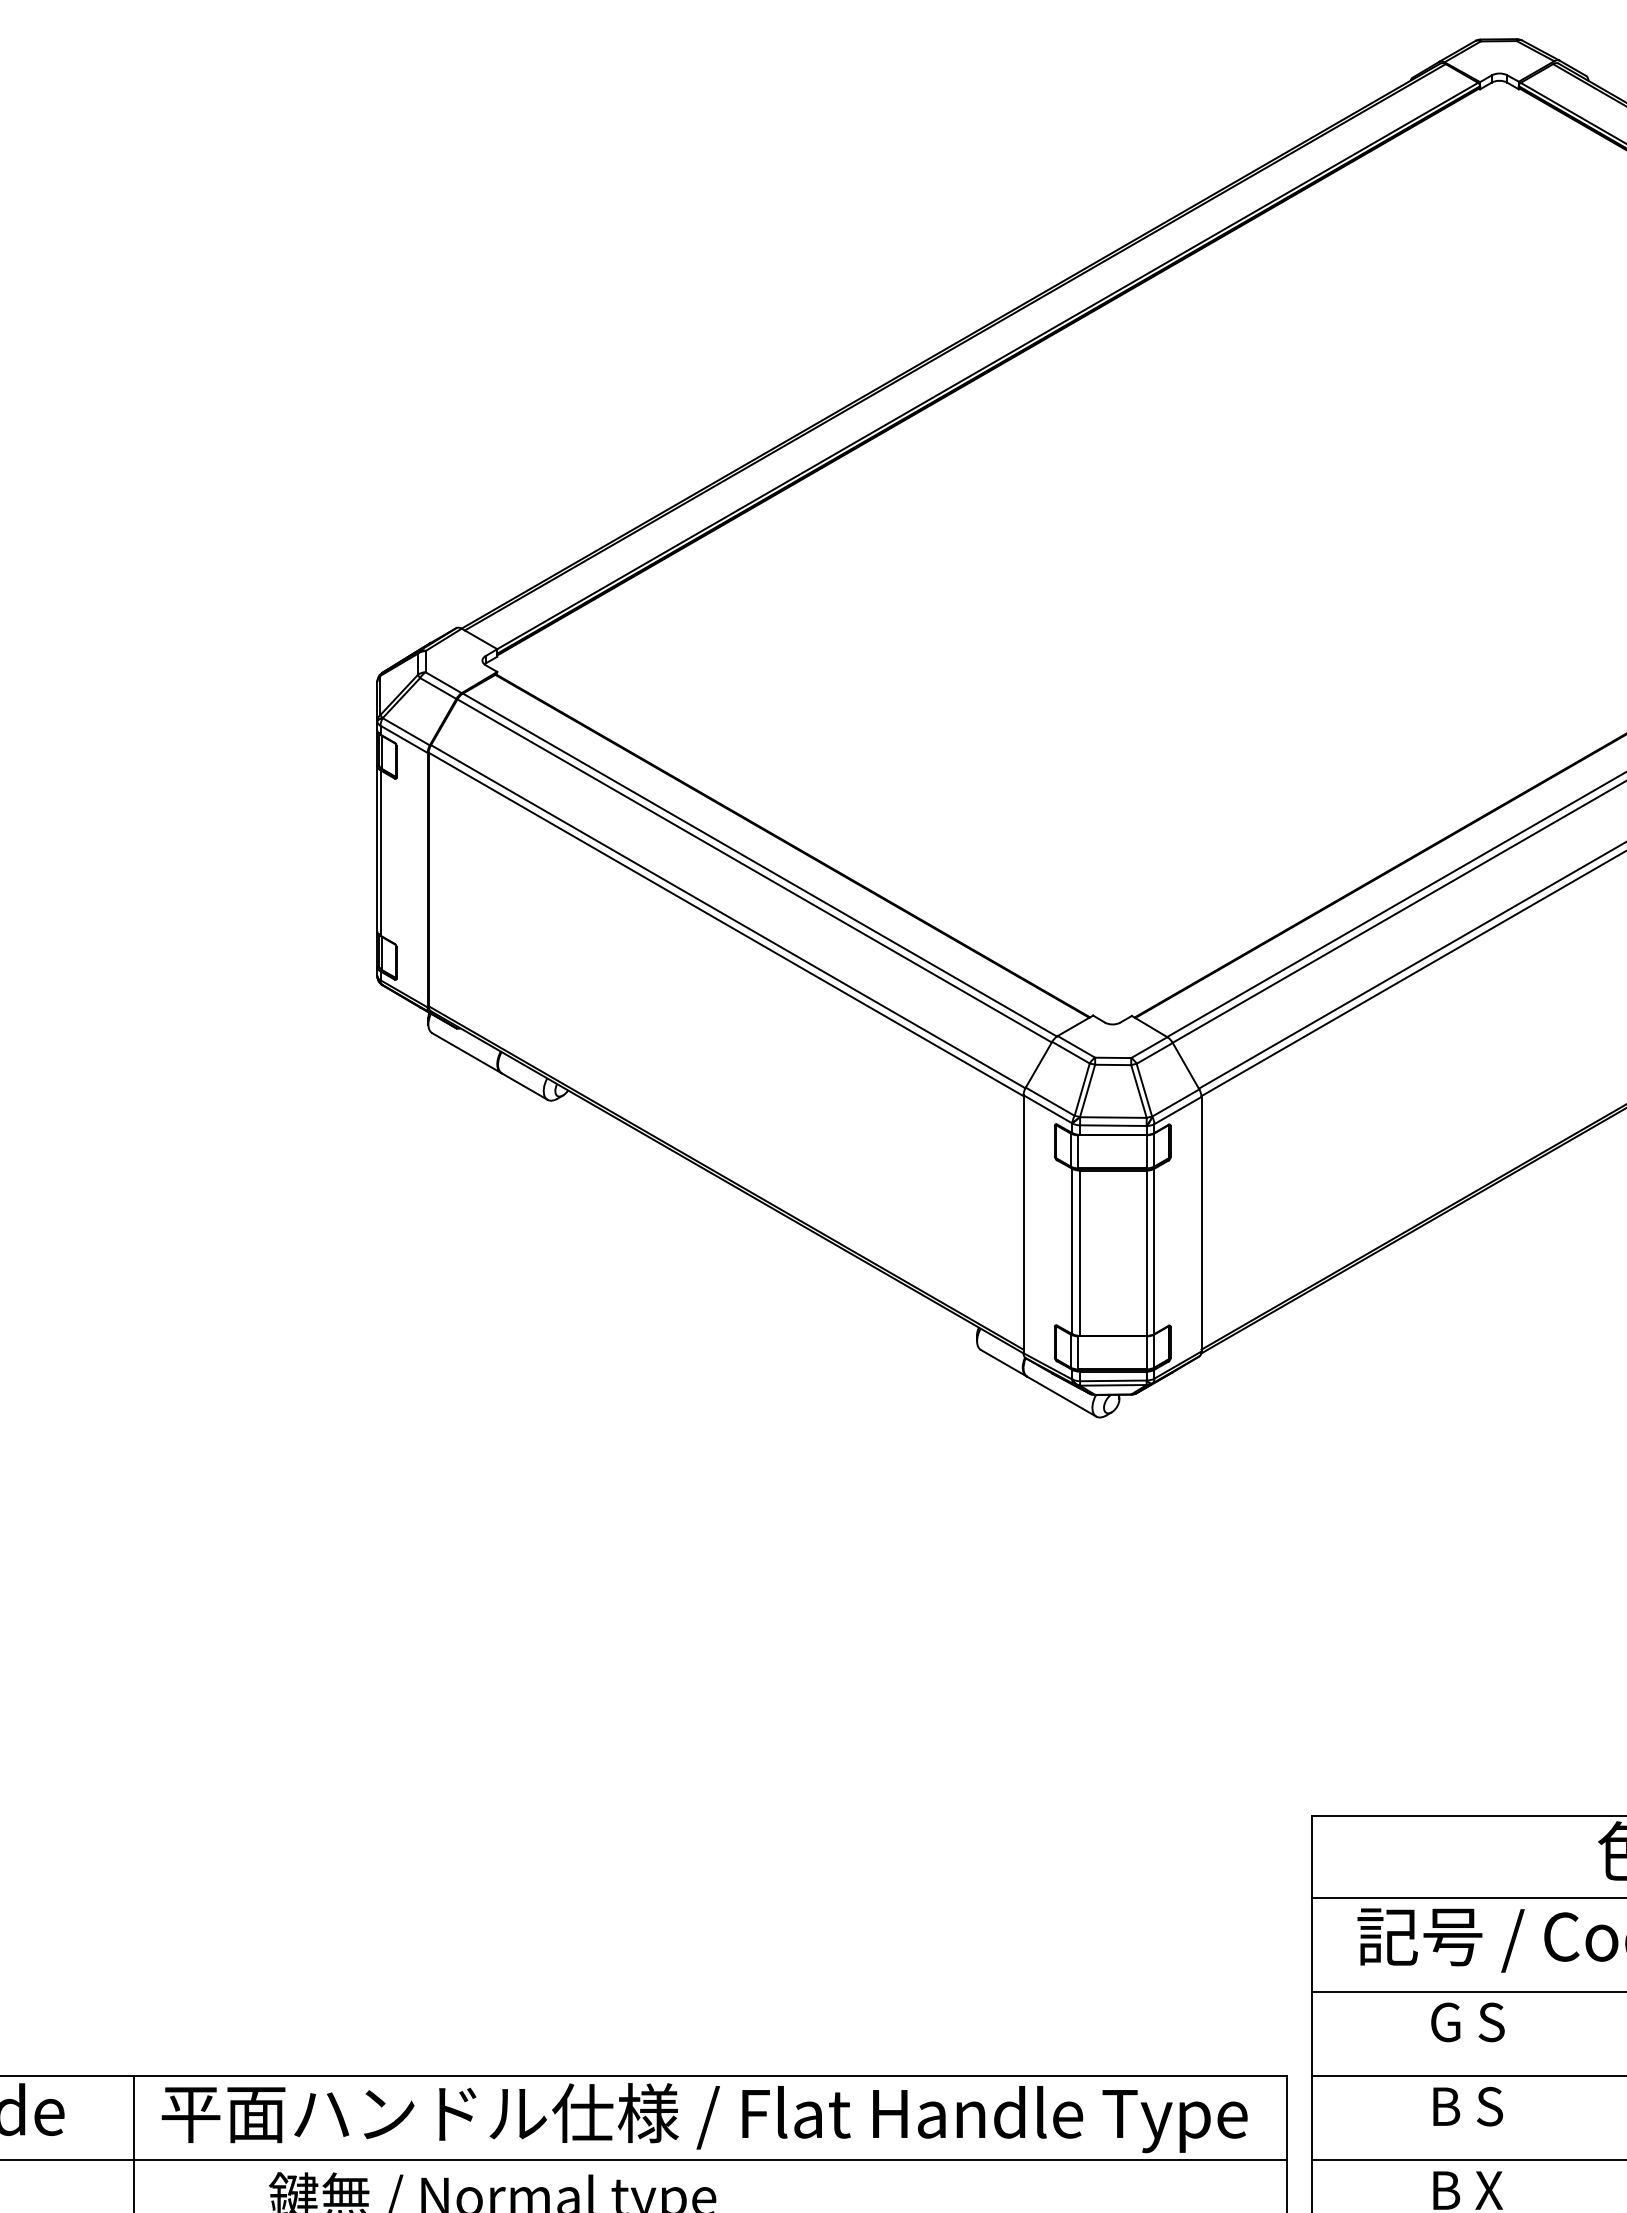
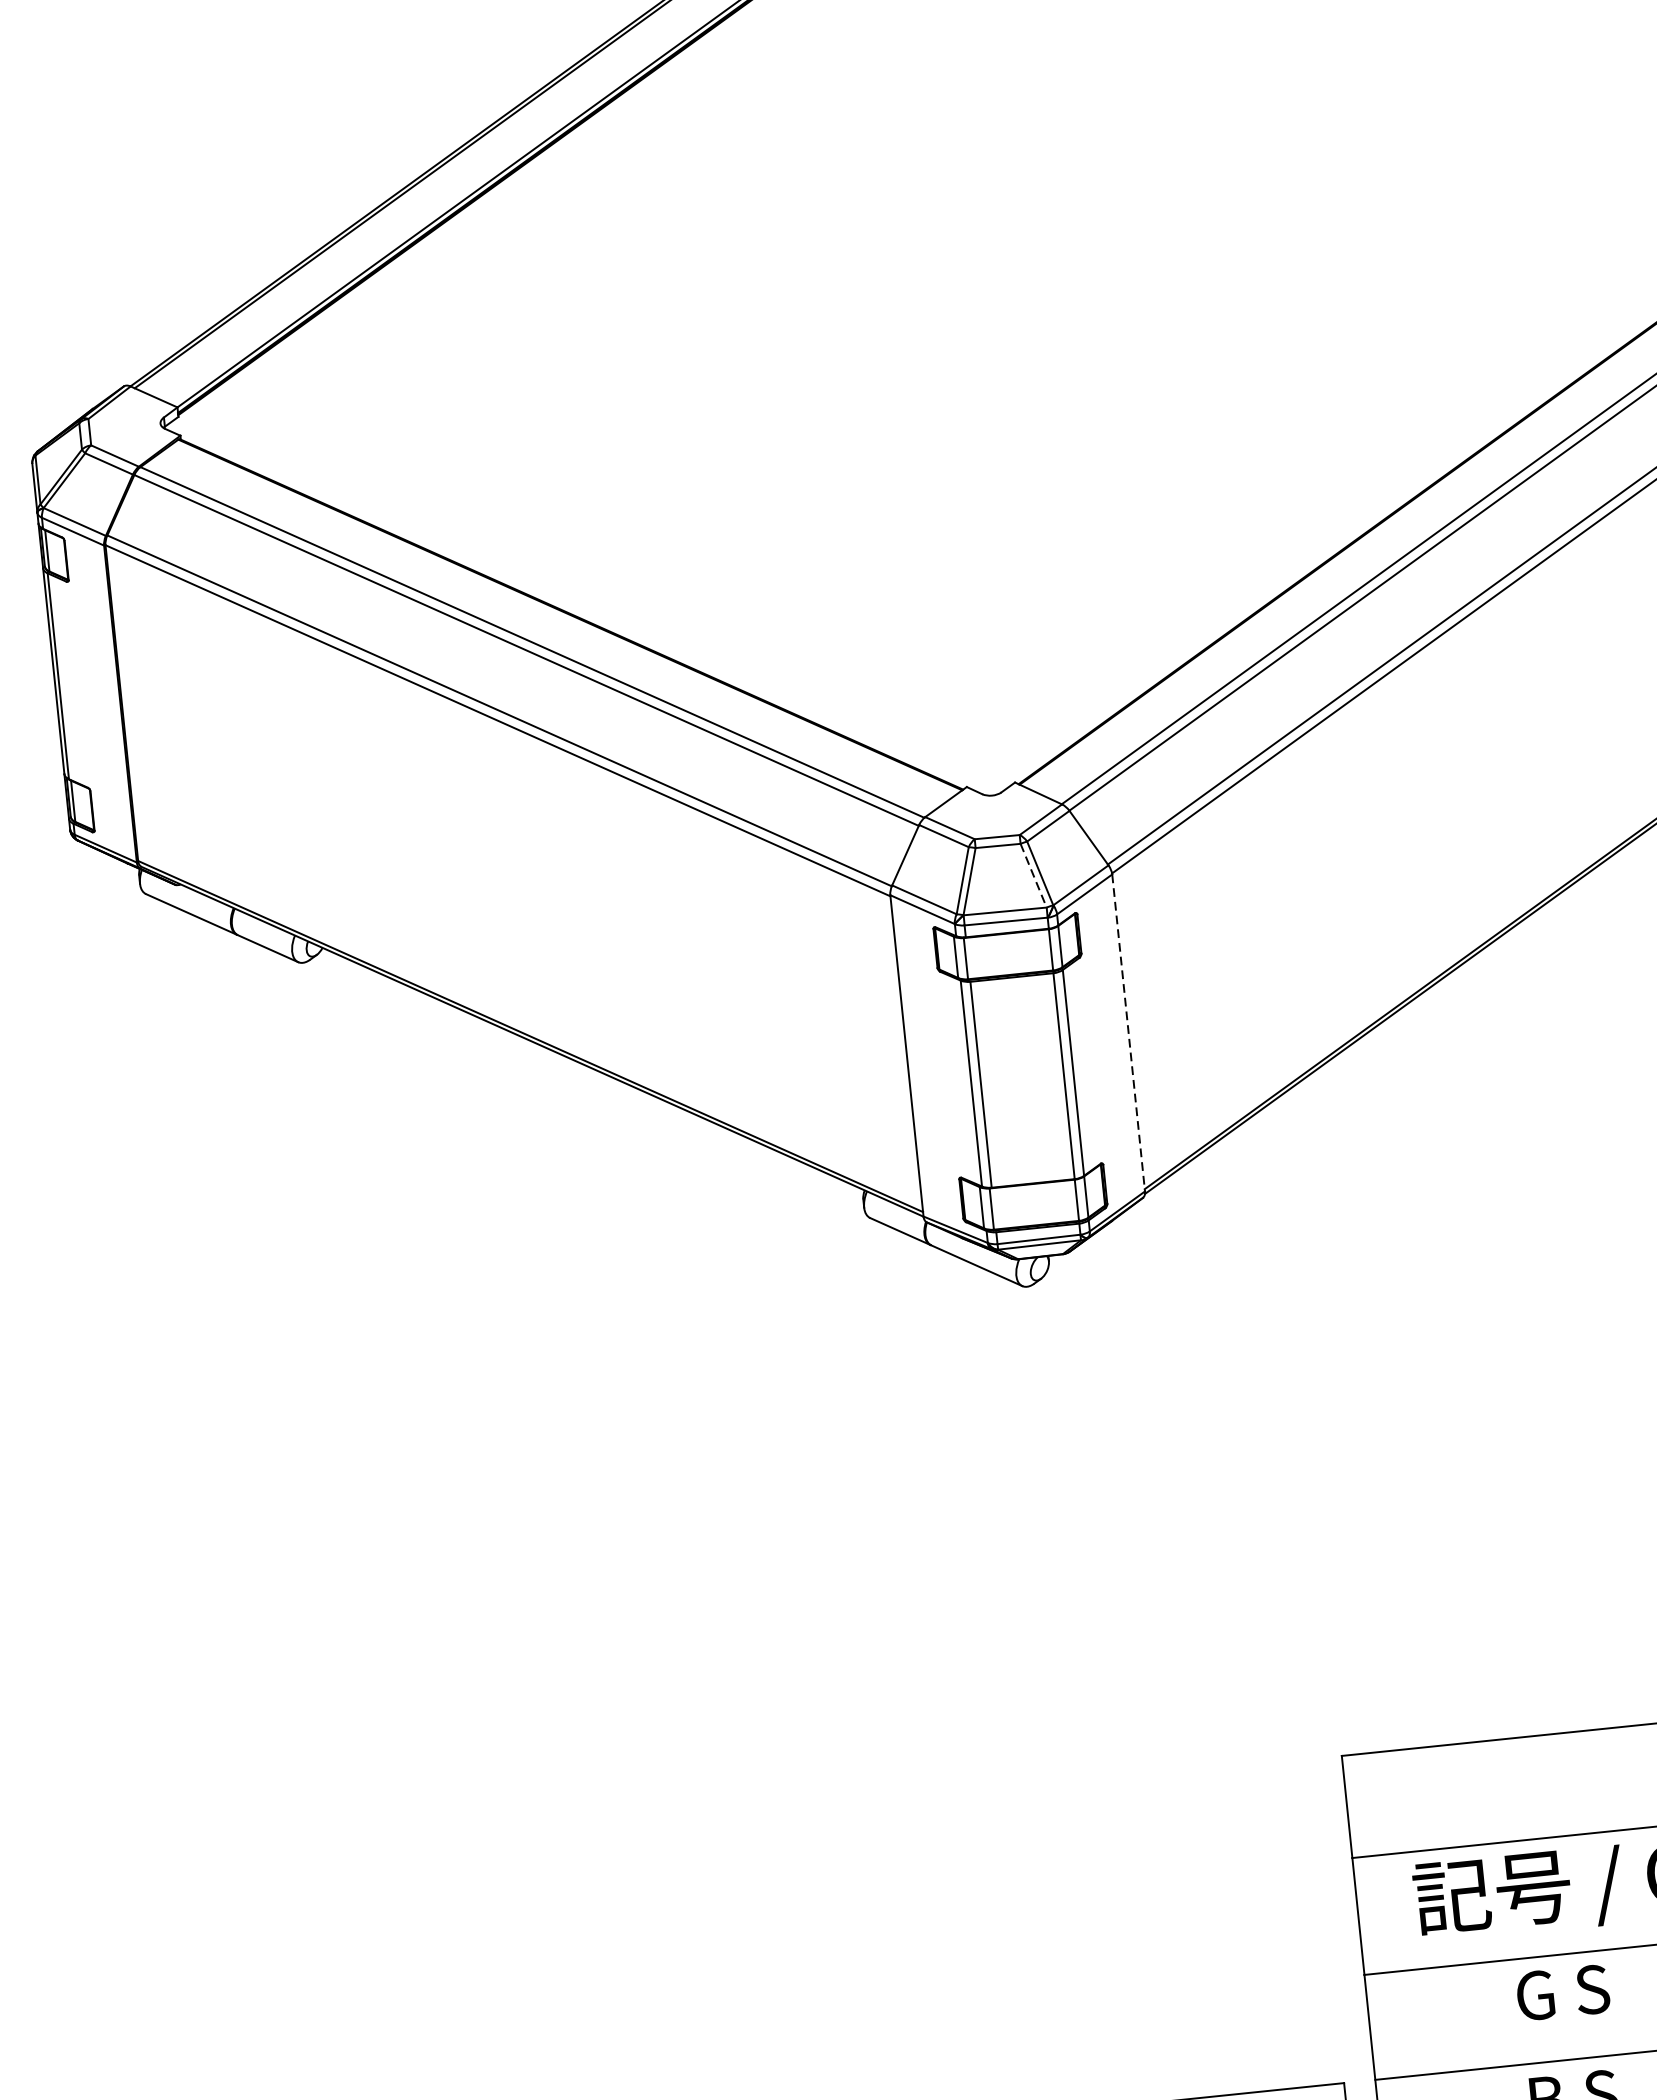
line: (1139, 1091) -> (1034, 875), solid -> dashed
line: (1201, 1224) -> (1128, 1033), solid -> dashed

